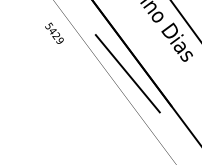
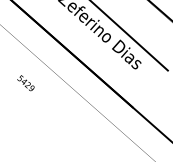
text: (53, 33) -> (25, 83), moved
line: (127, 73) -> (91, 88), removed

